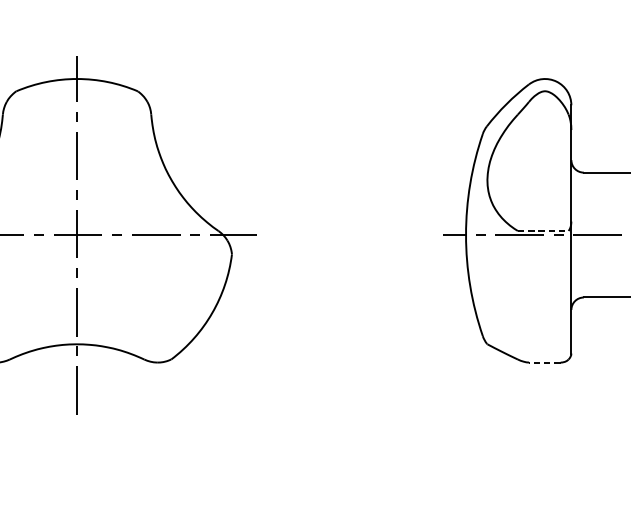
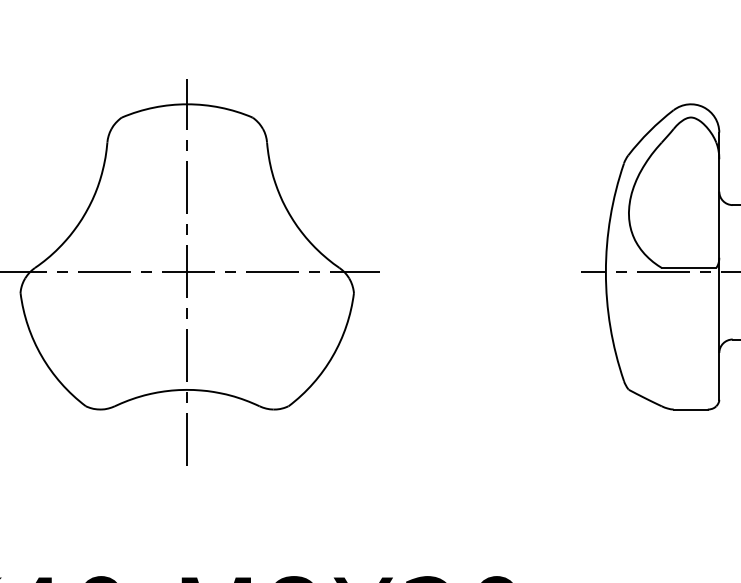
line: (543, 230) -> (689, 267), dashed -> solid
line: (544, 362) -> (690, 409), dashed -> solid

